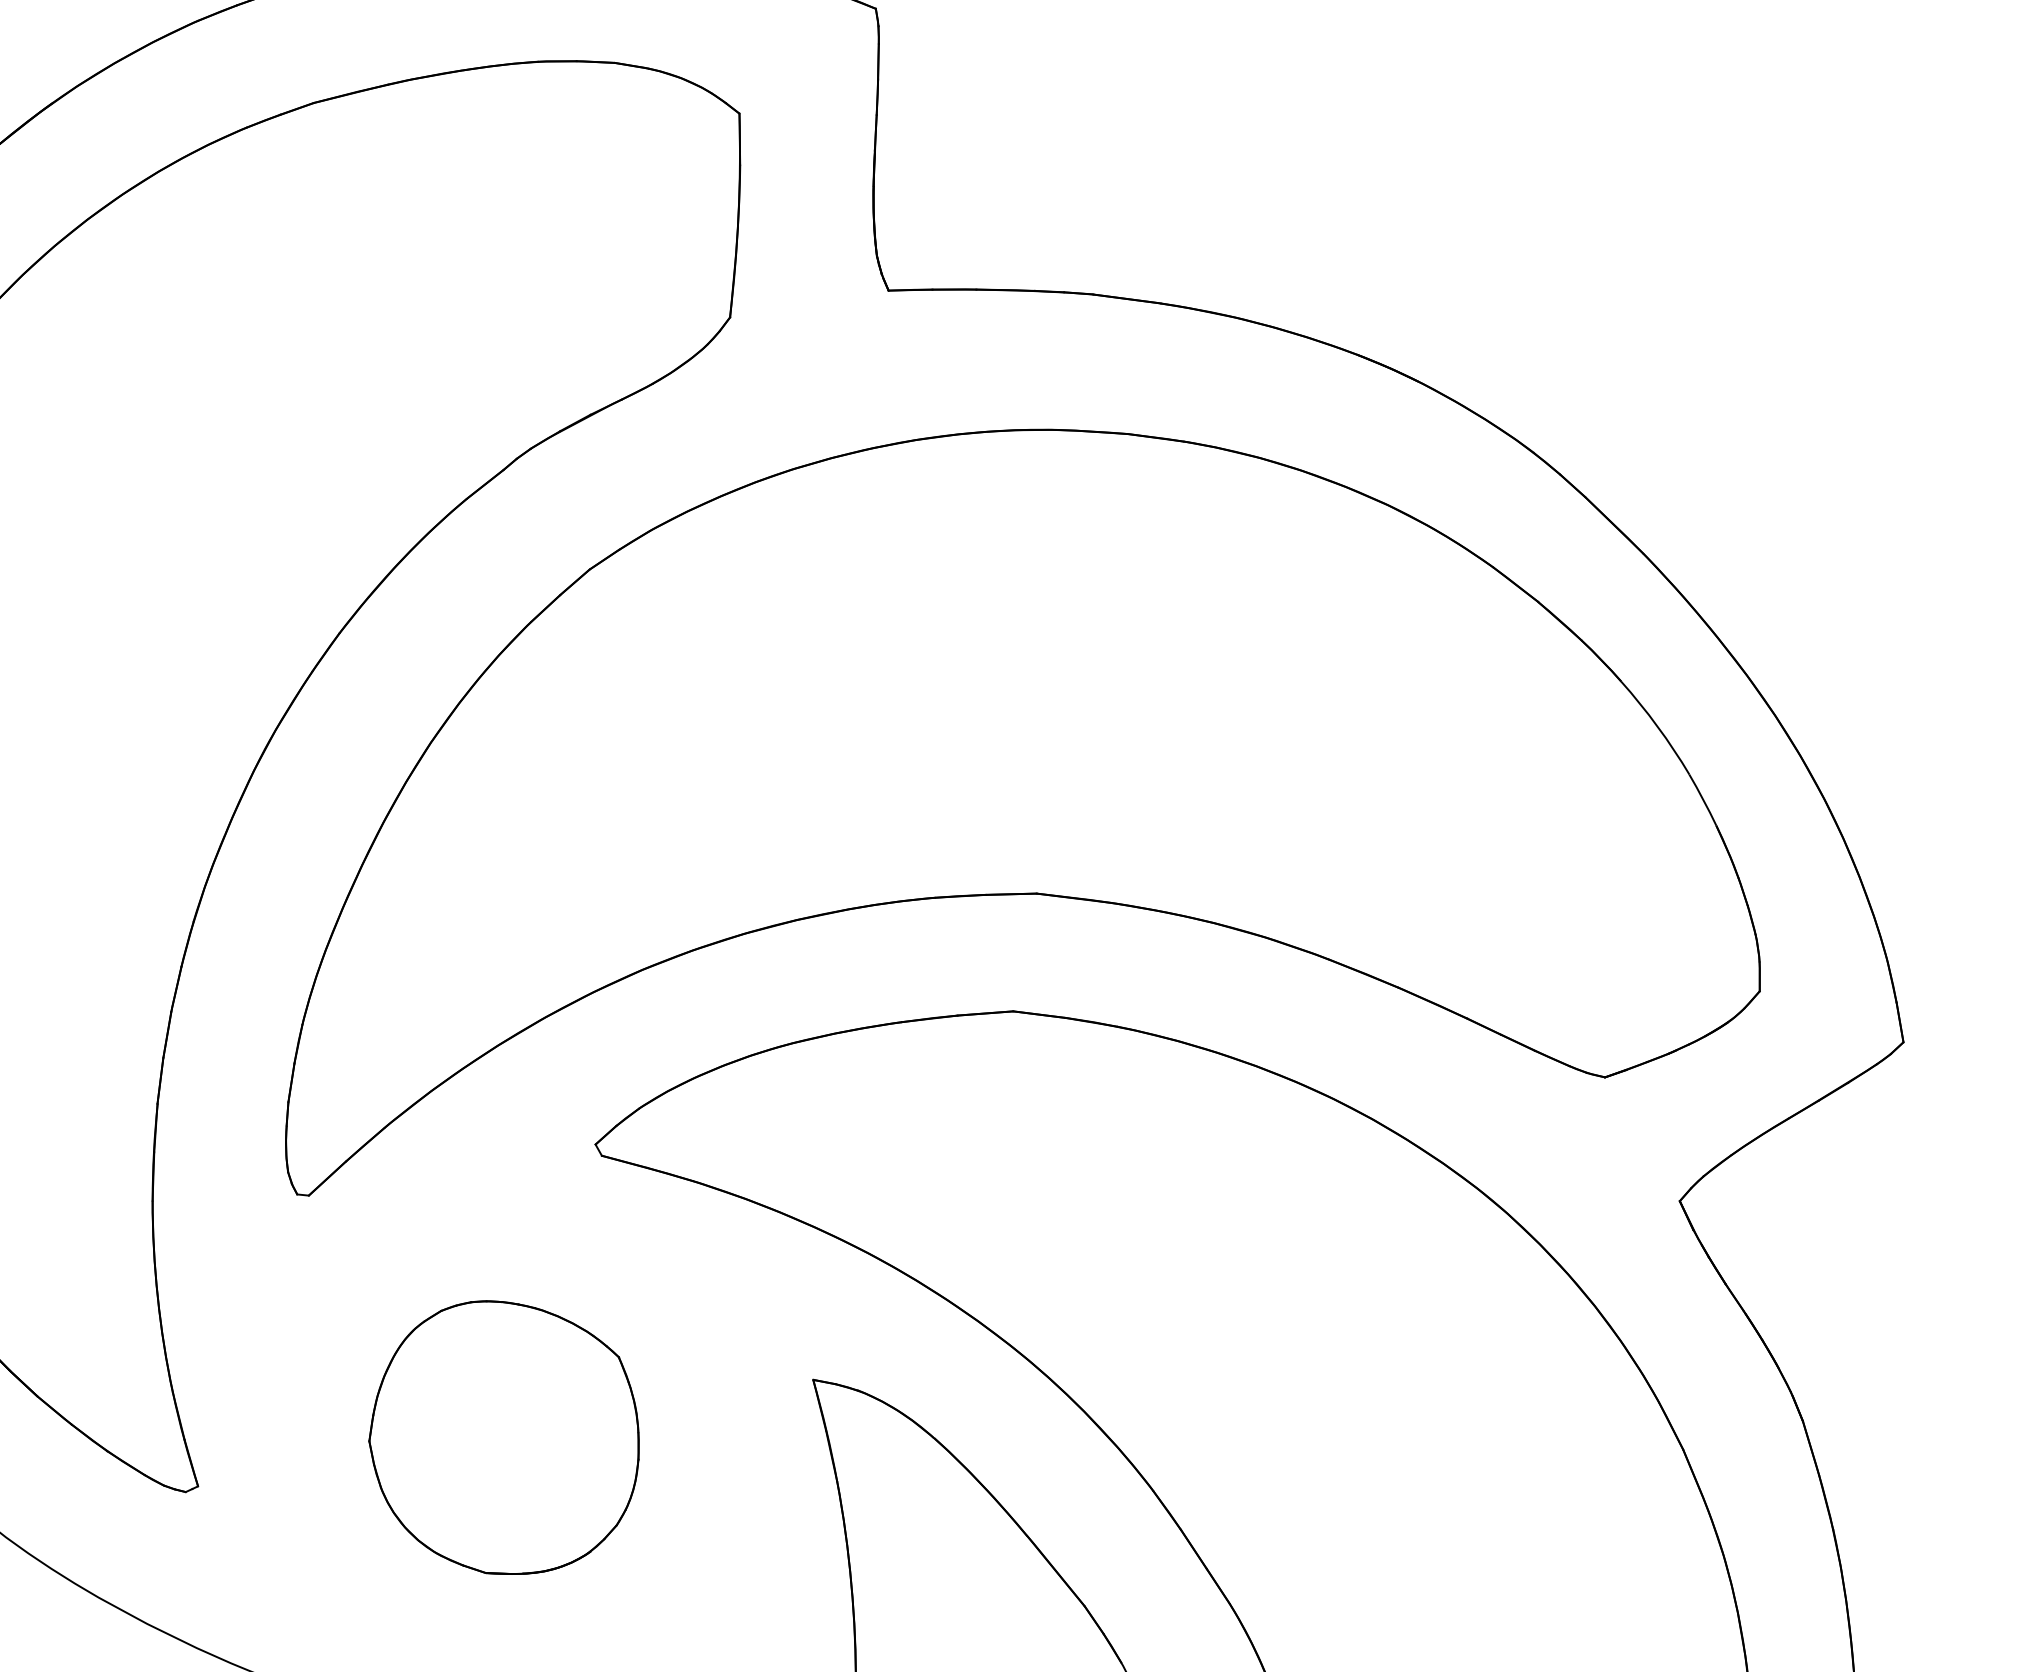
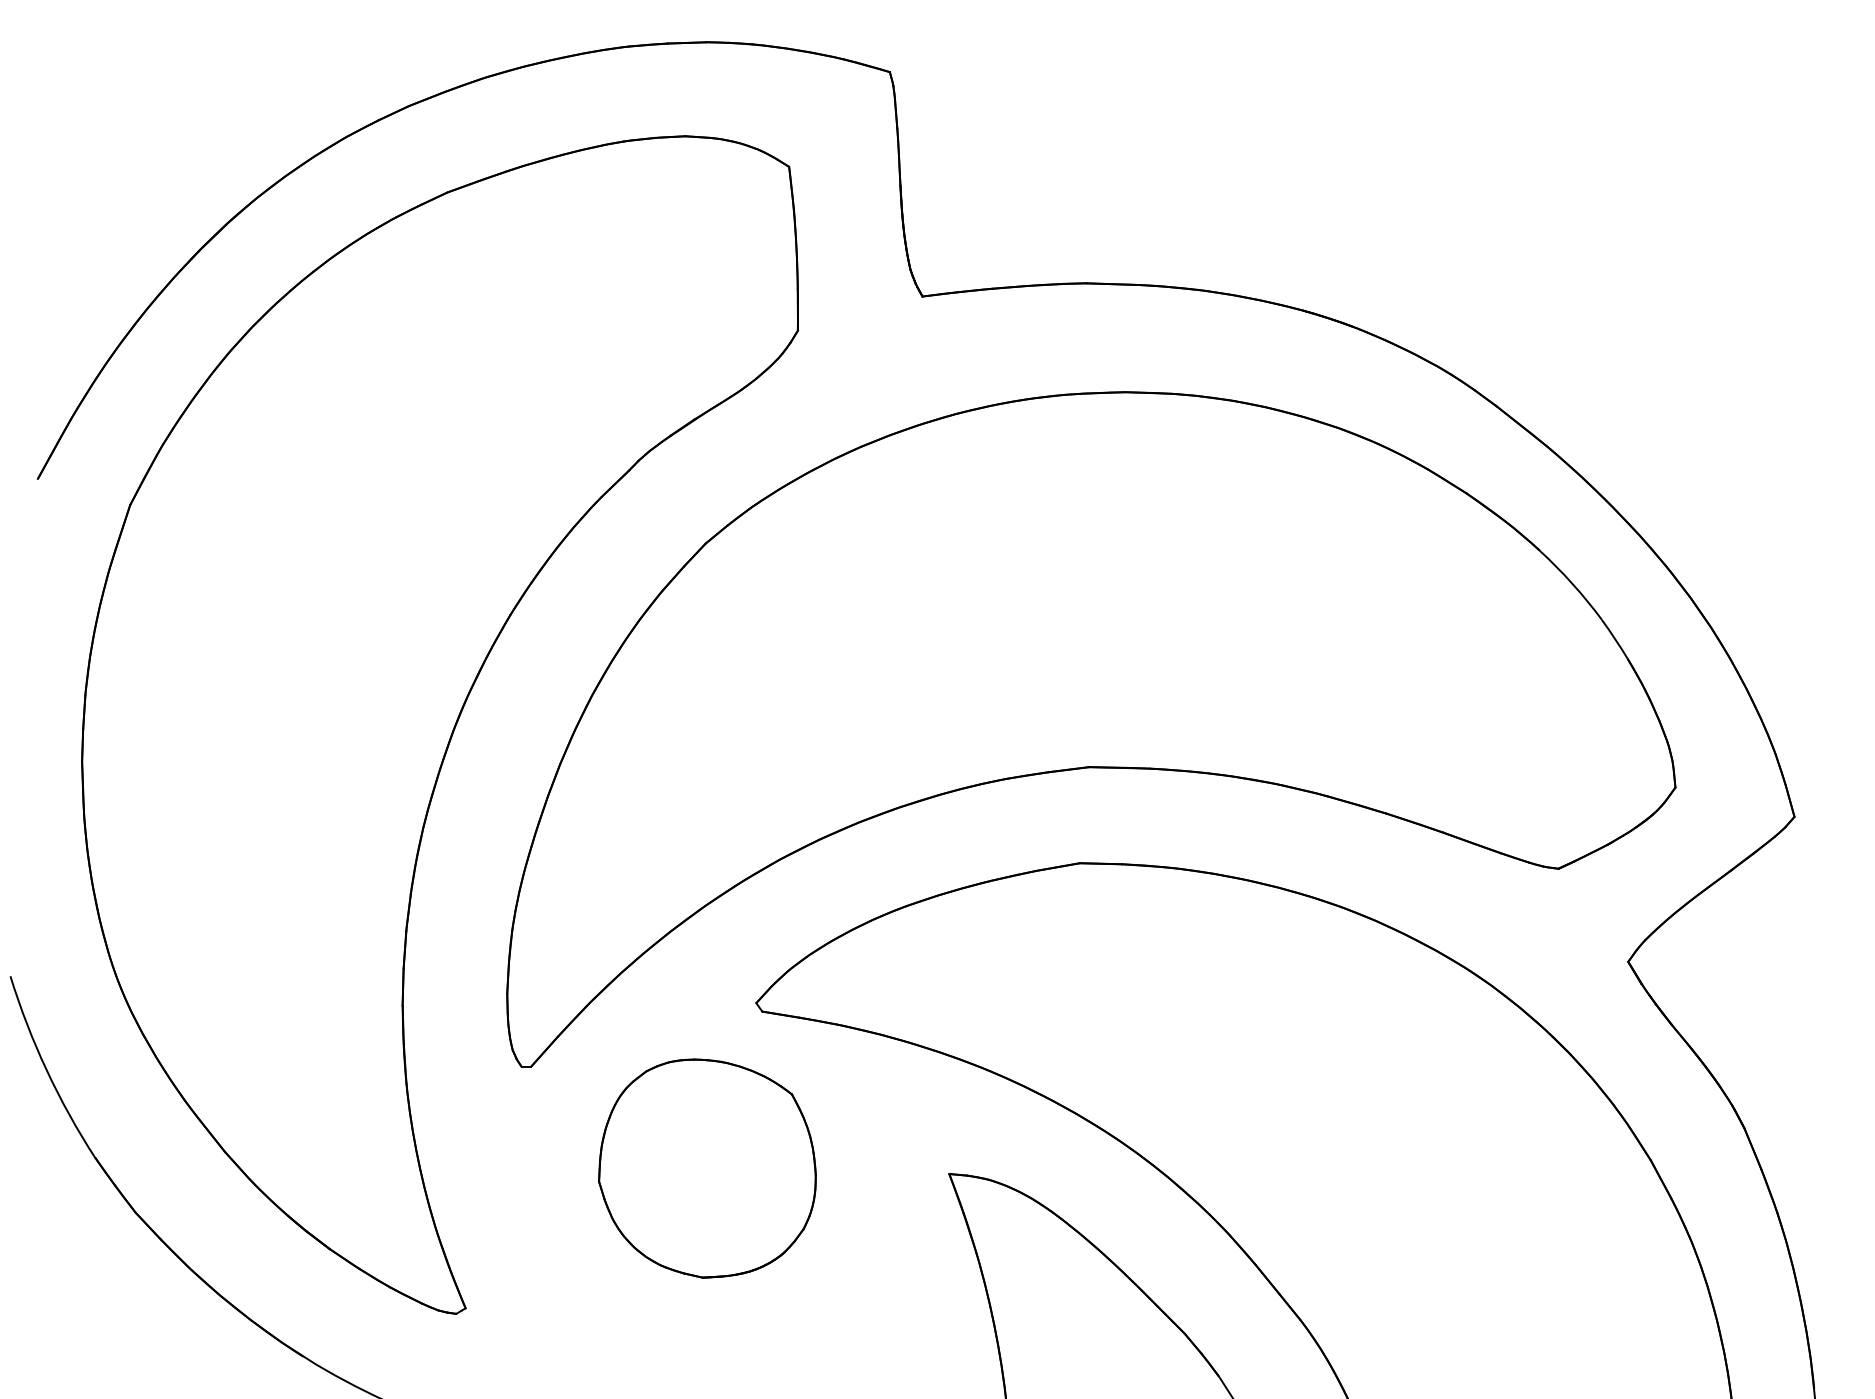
part: (505, 1438) -> (707, 1168), moved

